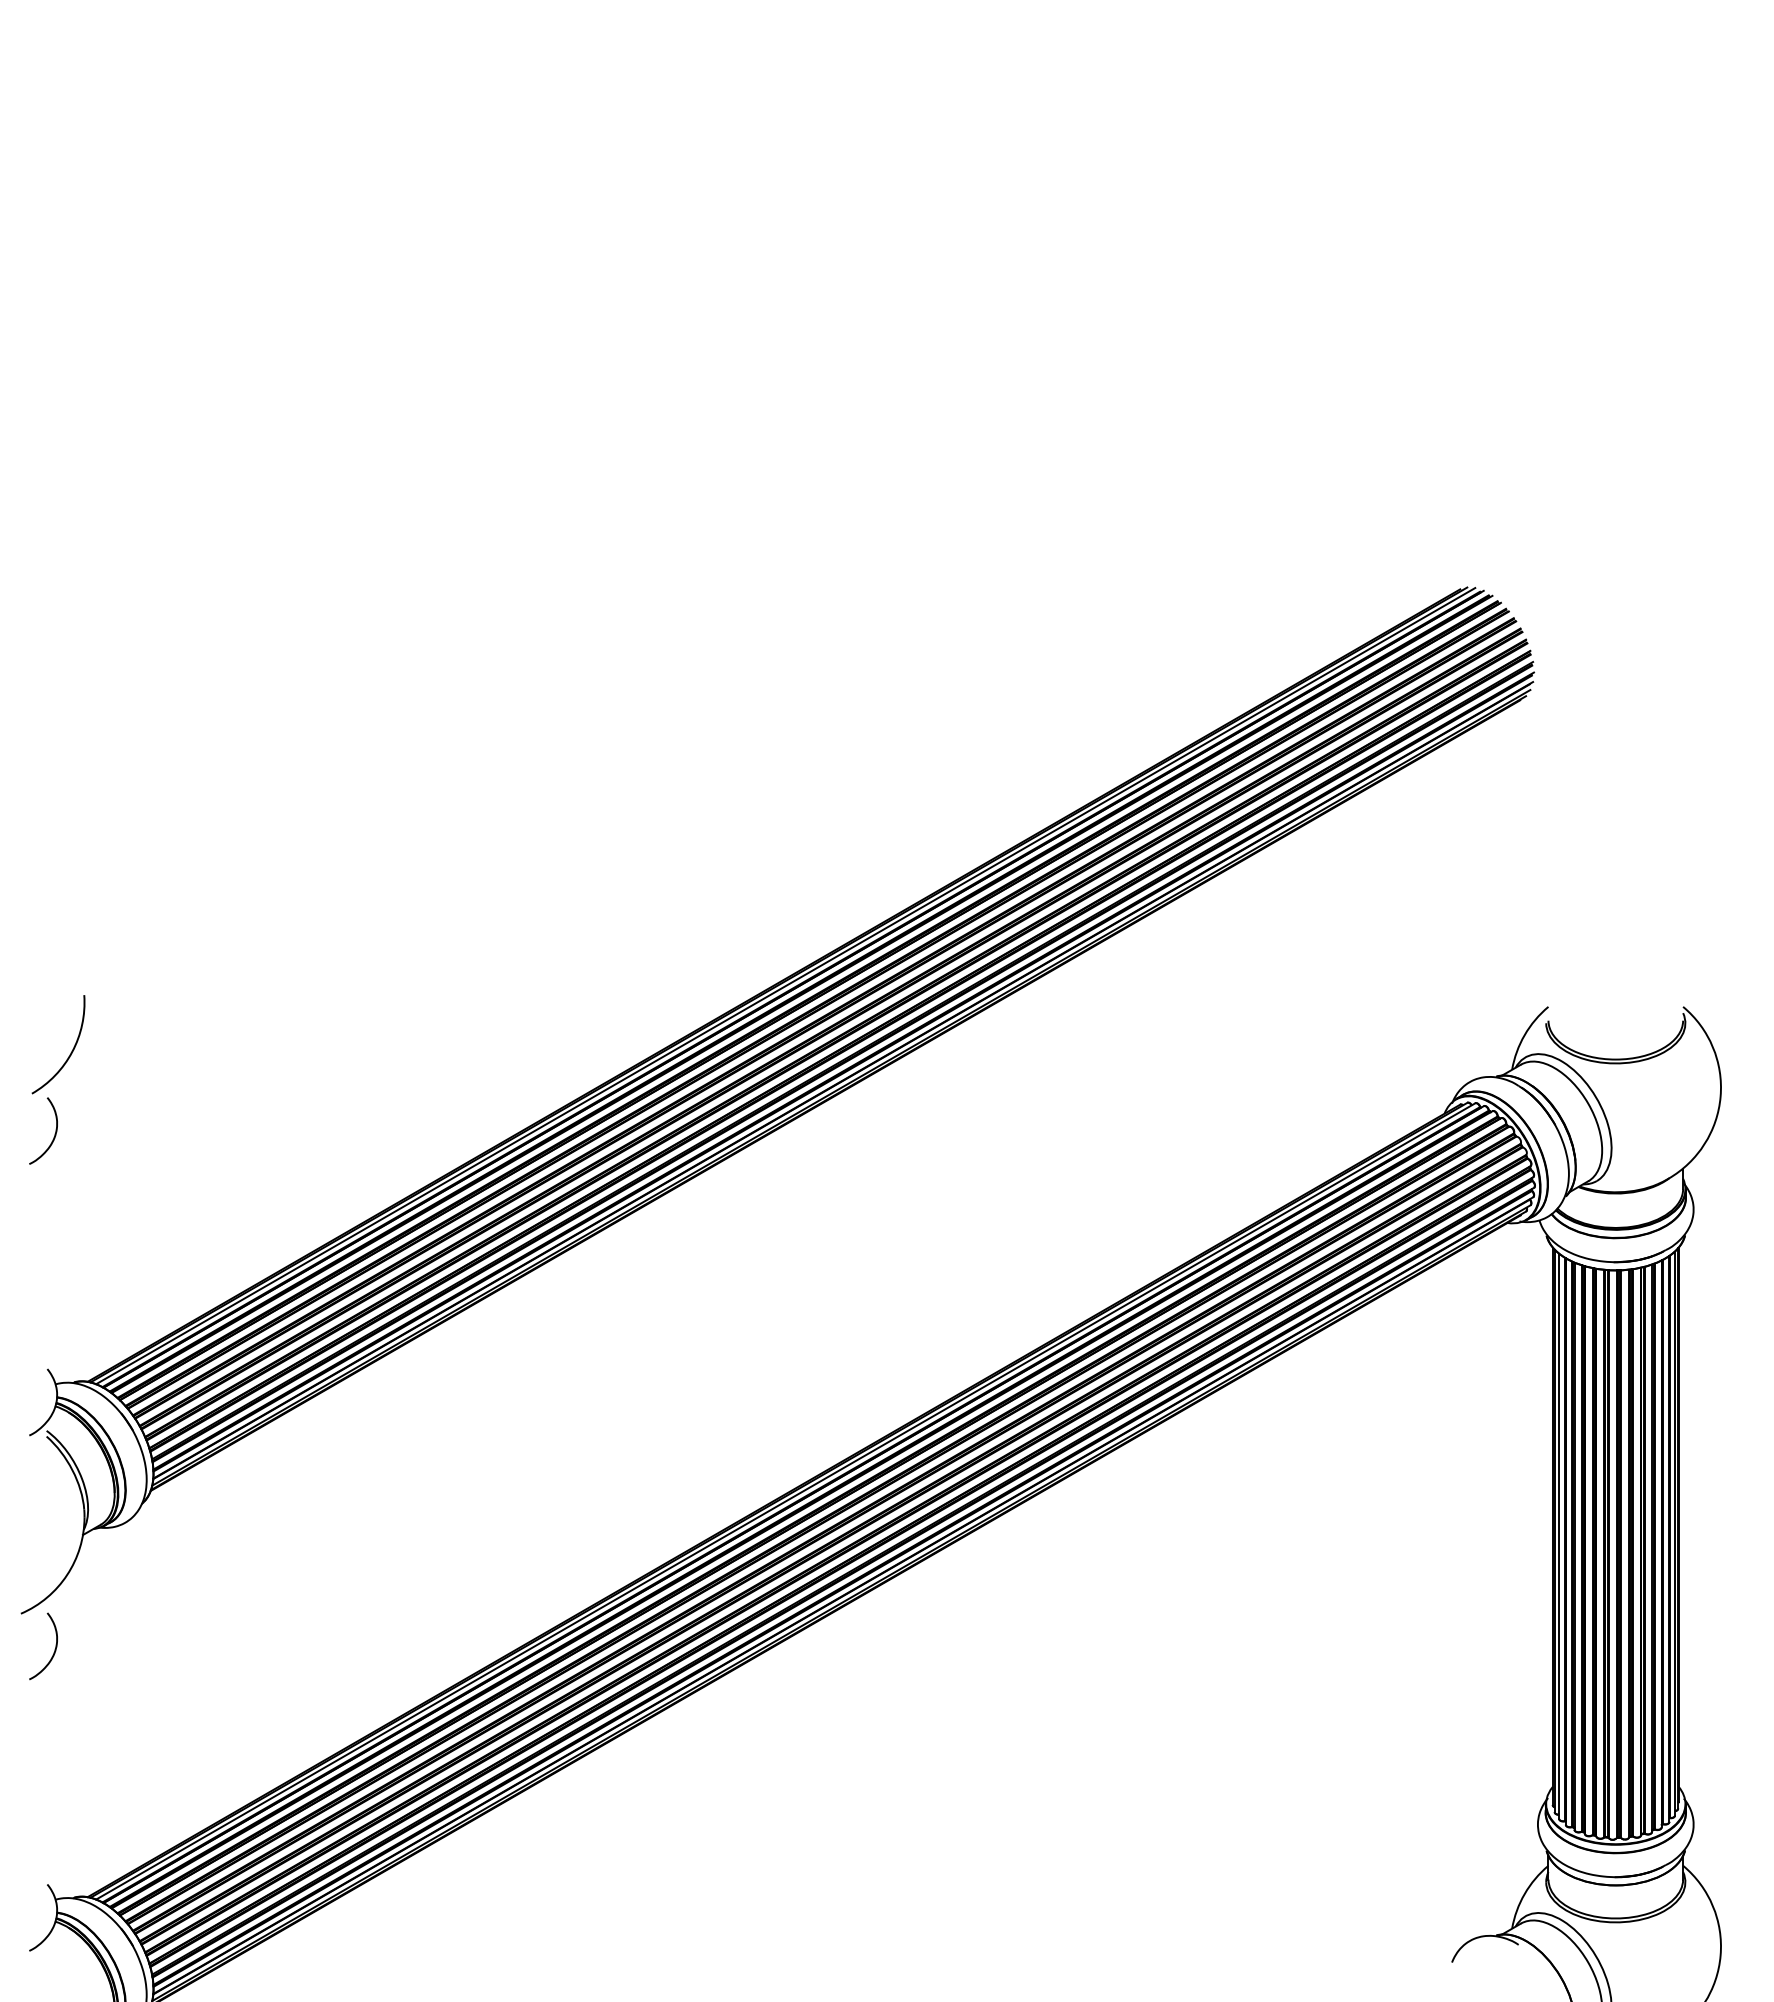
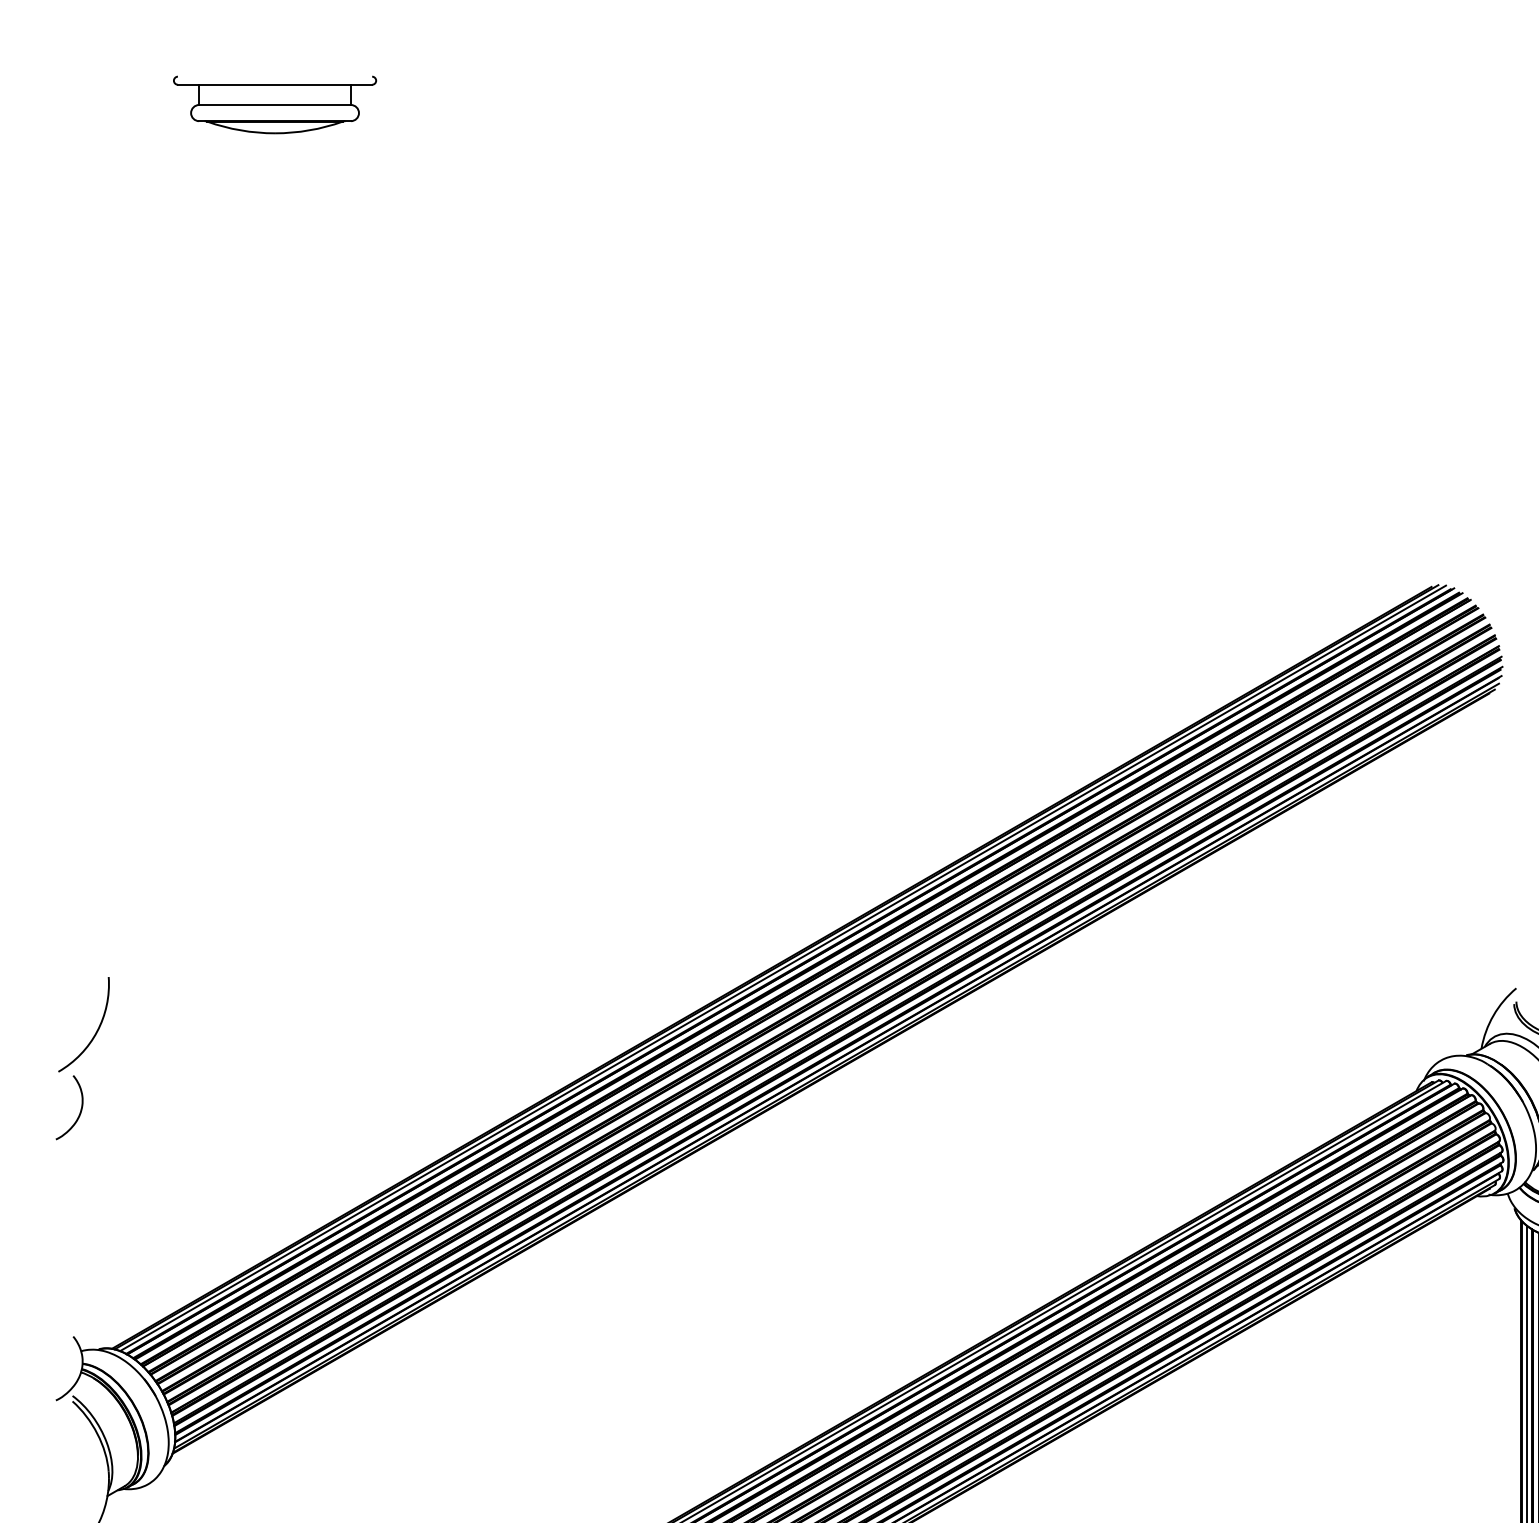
part: (257, 87) -> (275, 104), added

